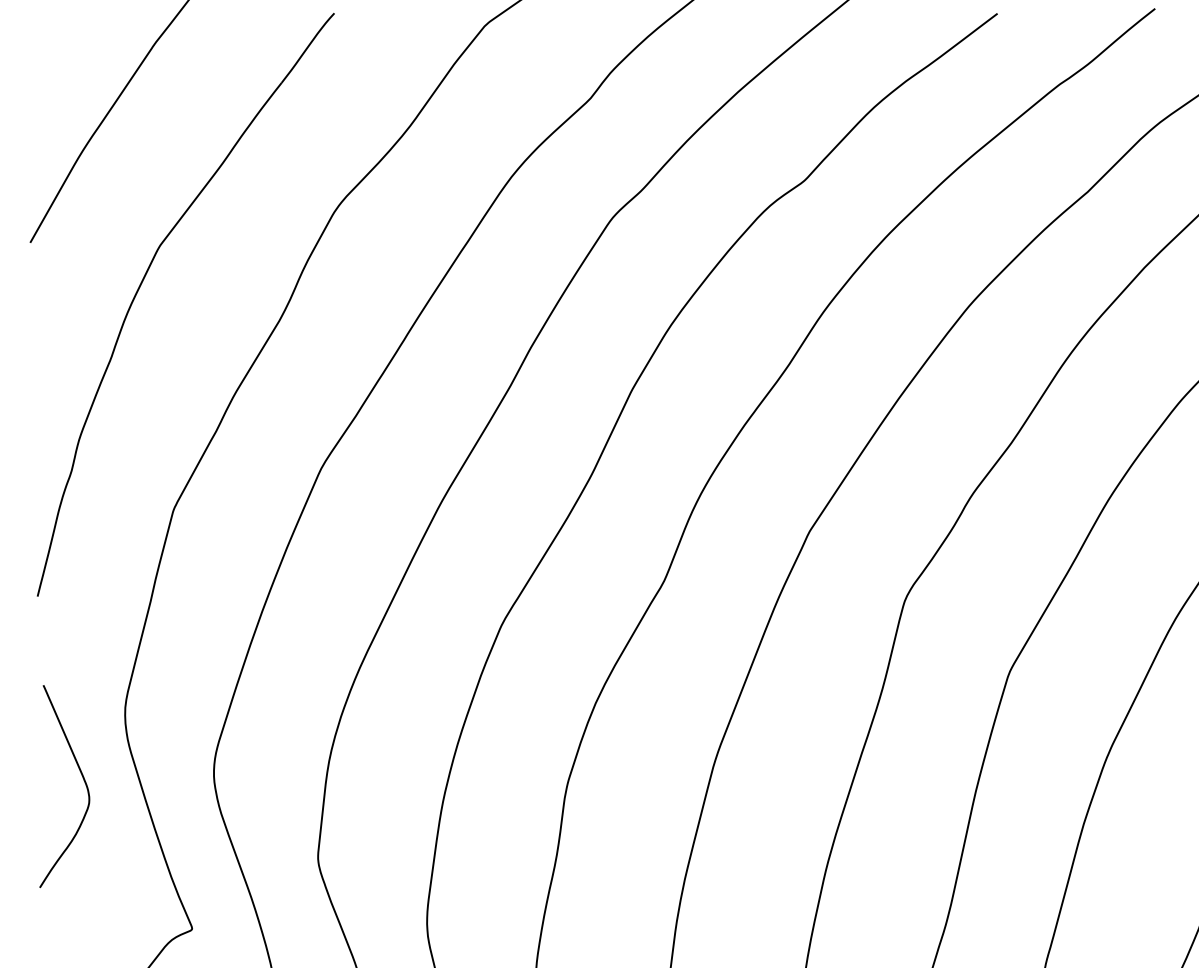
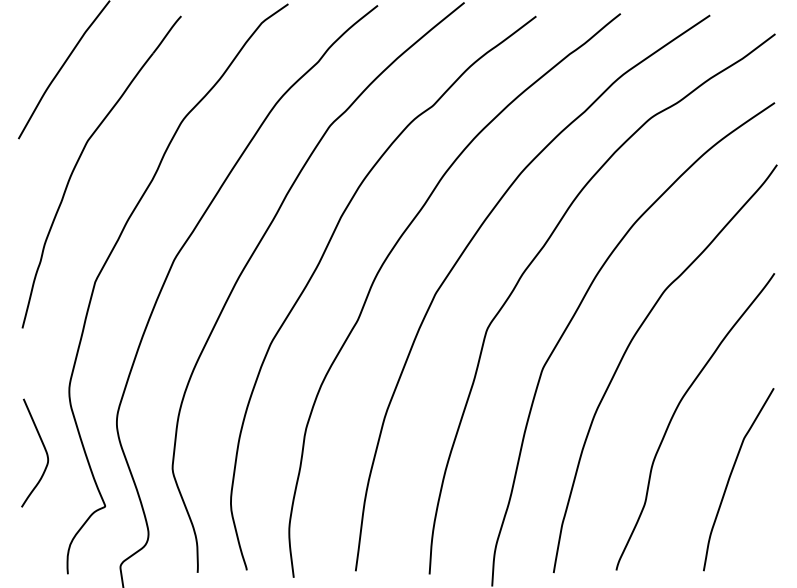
curve: (82, 781) -> (44, 450), moved

